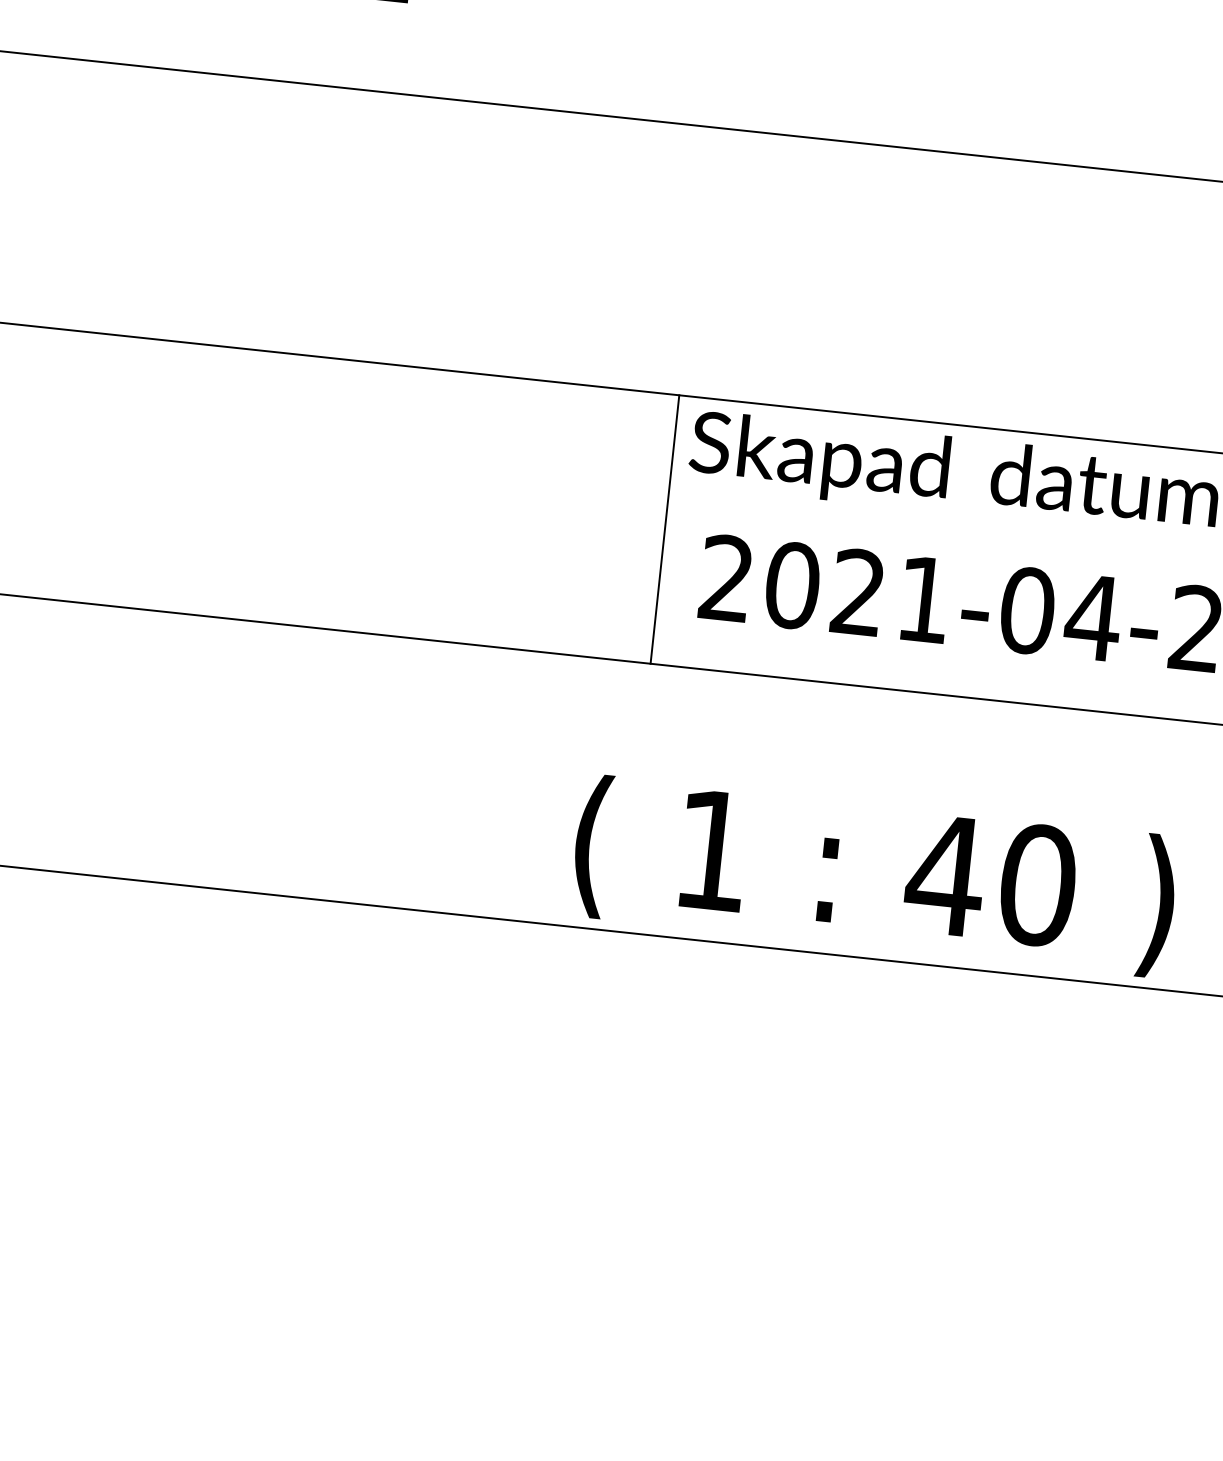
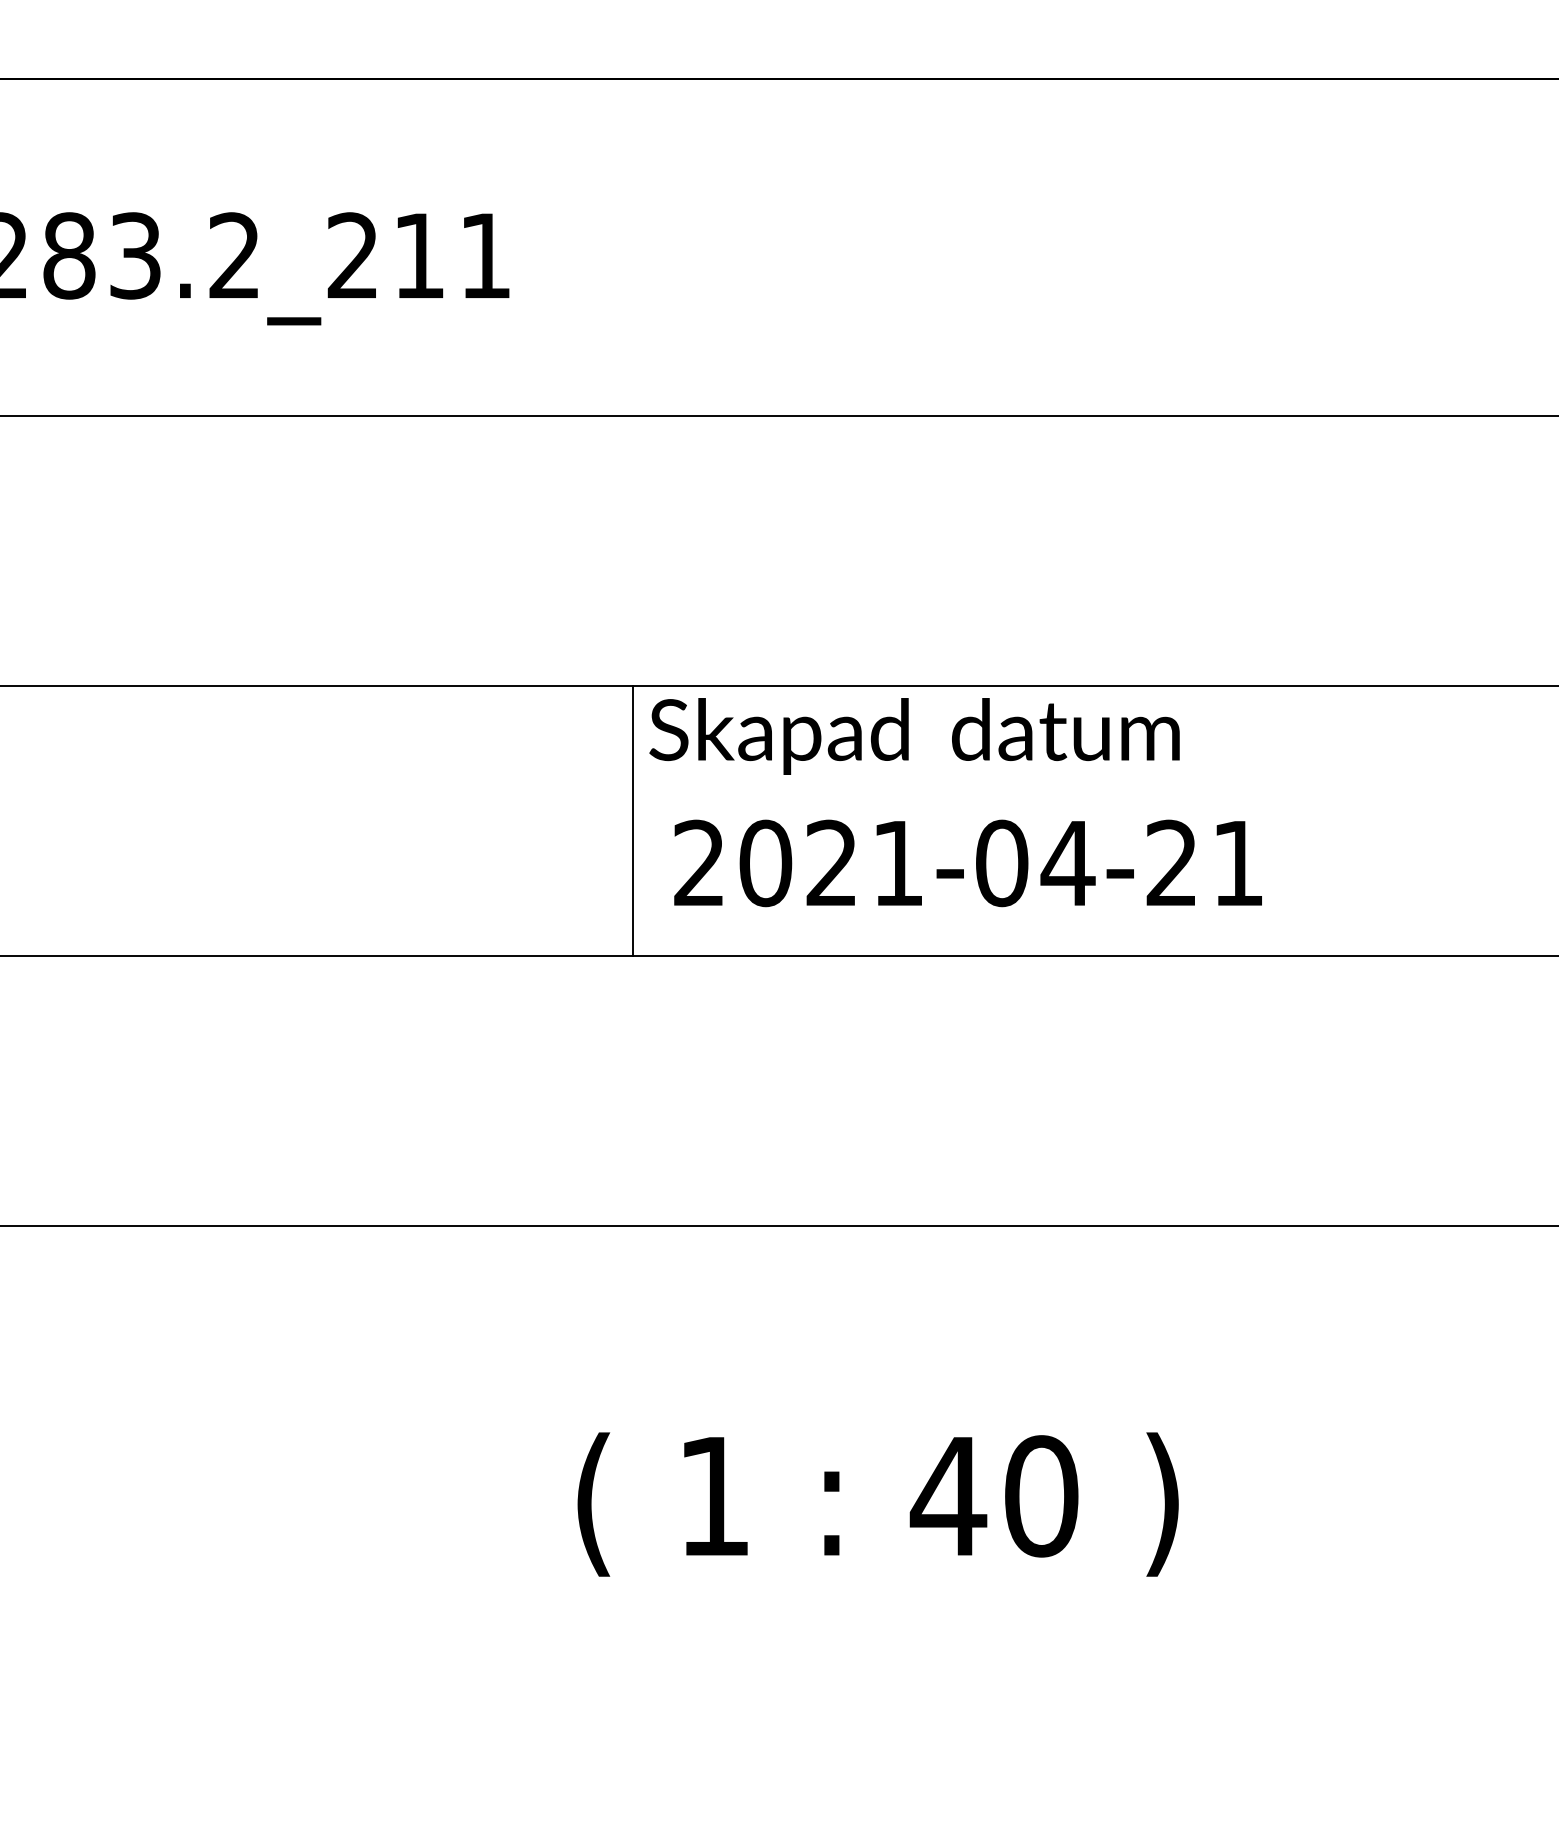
text: (873, 875) -> (877, 1504), moved

